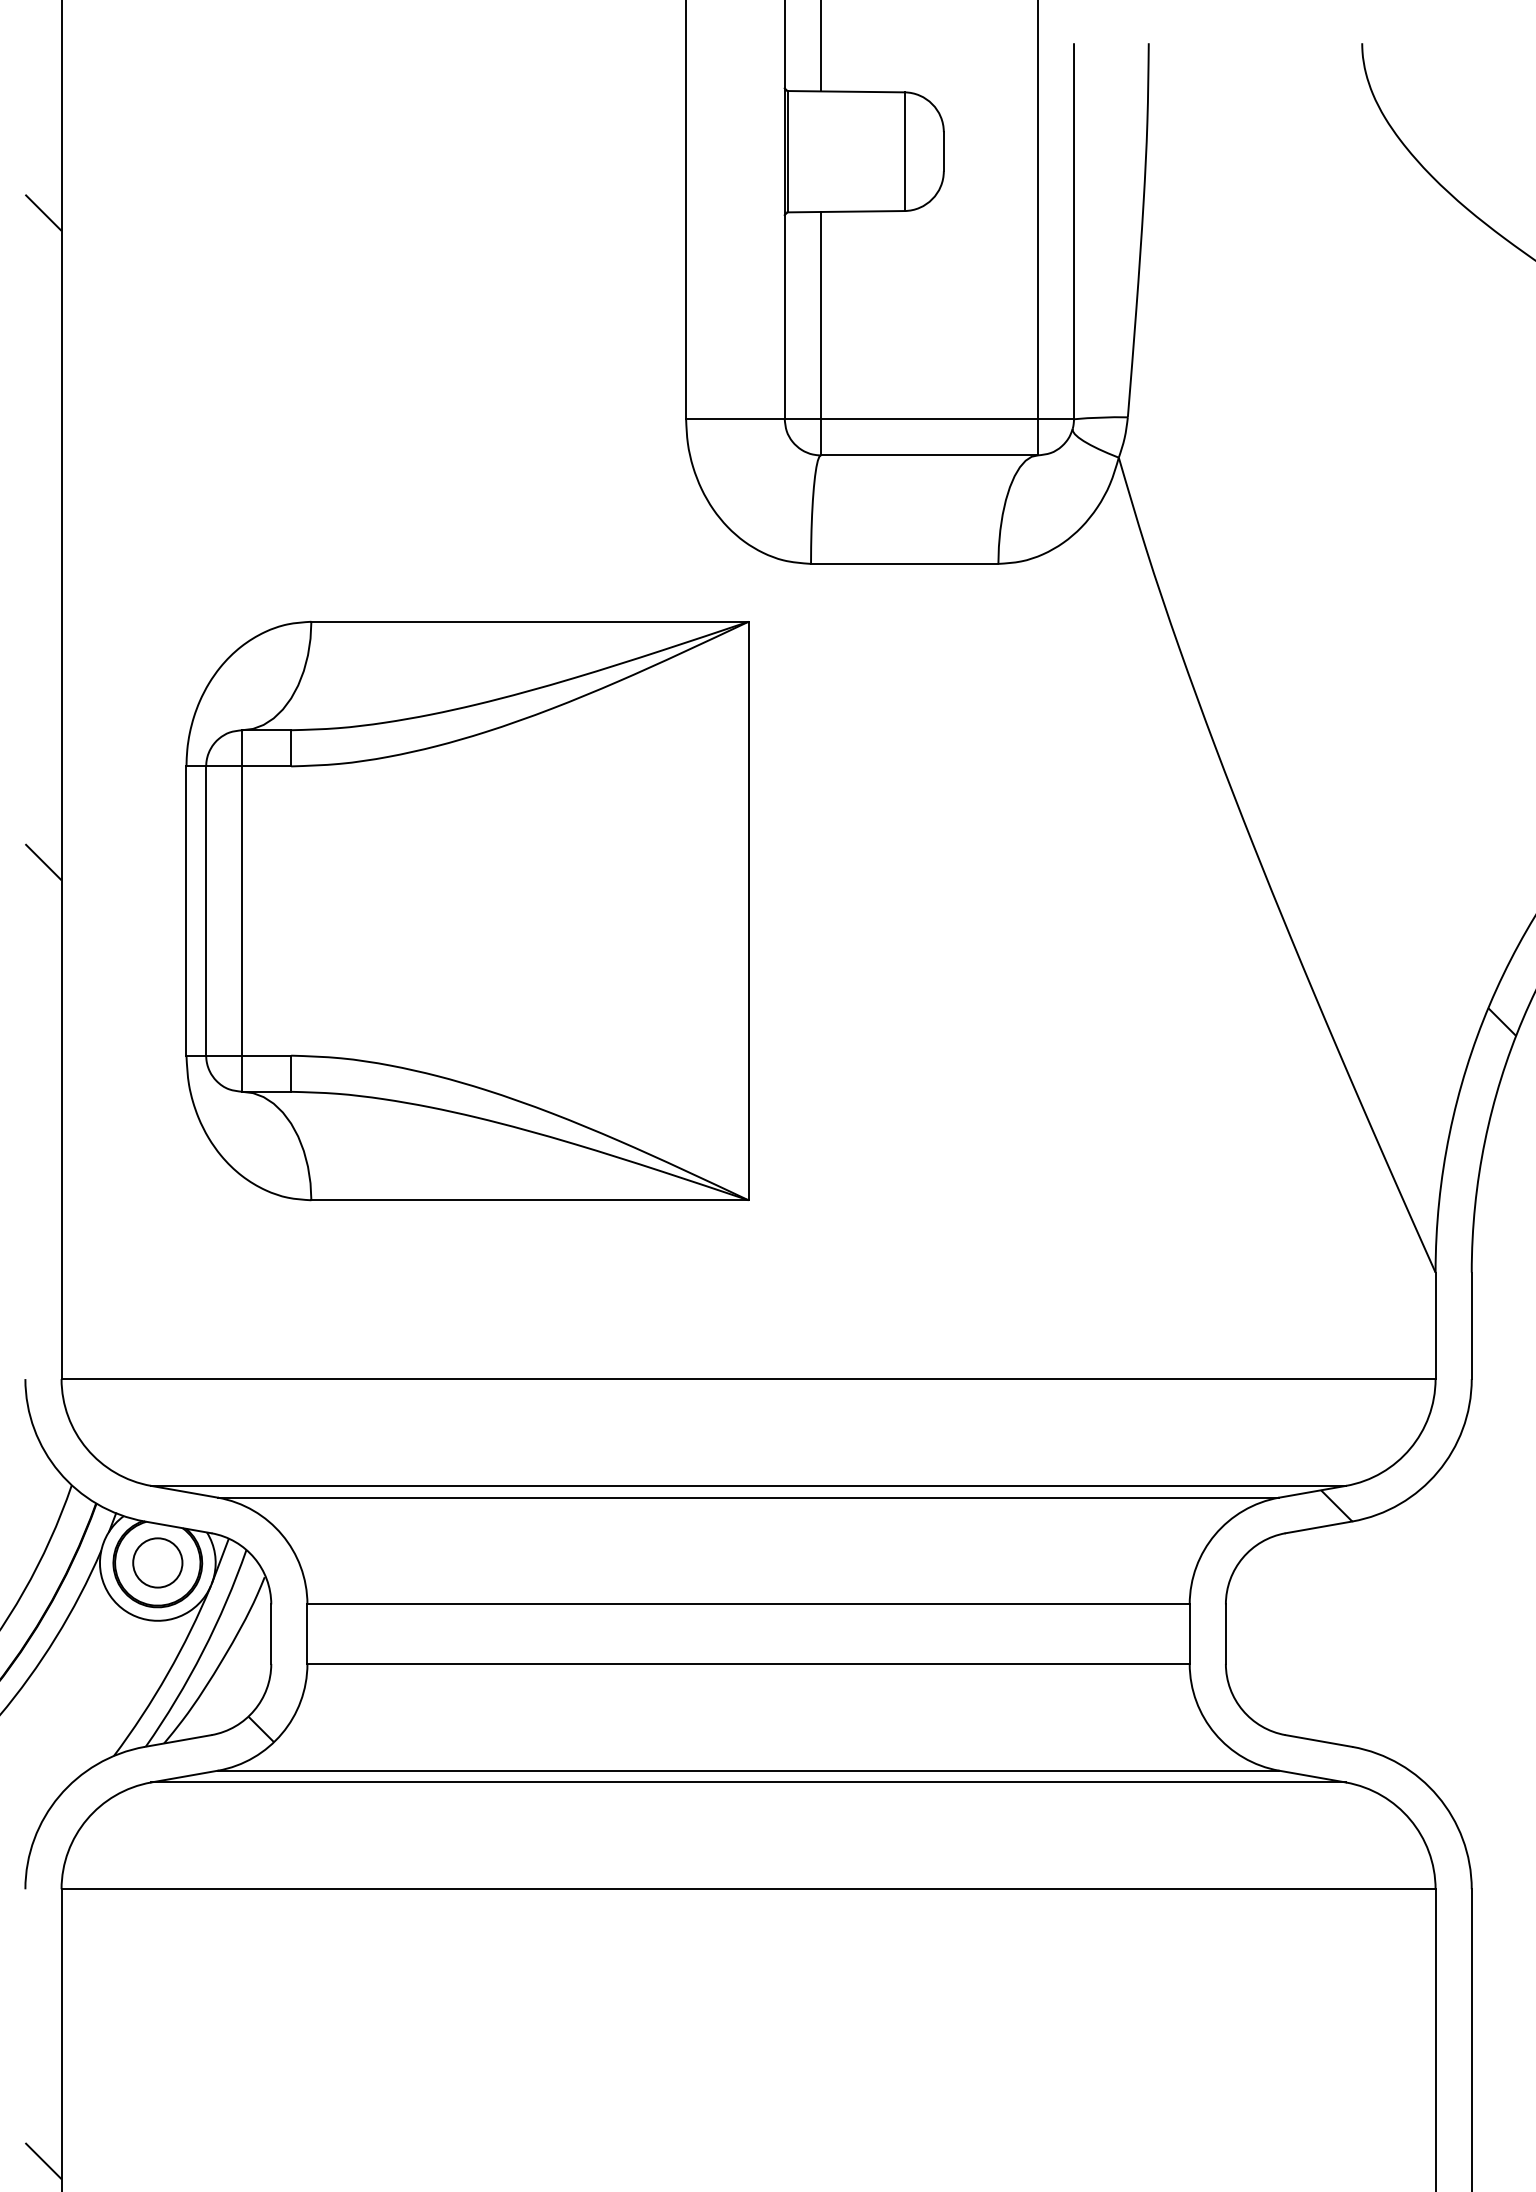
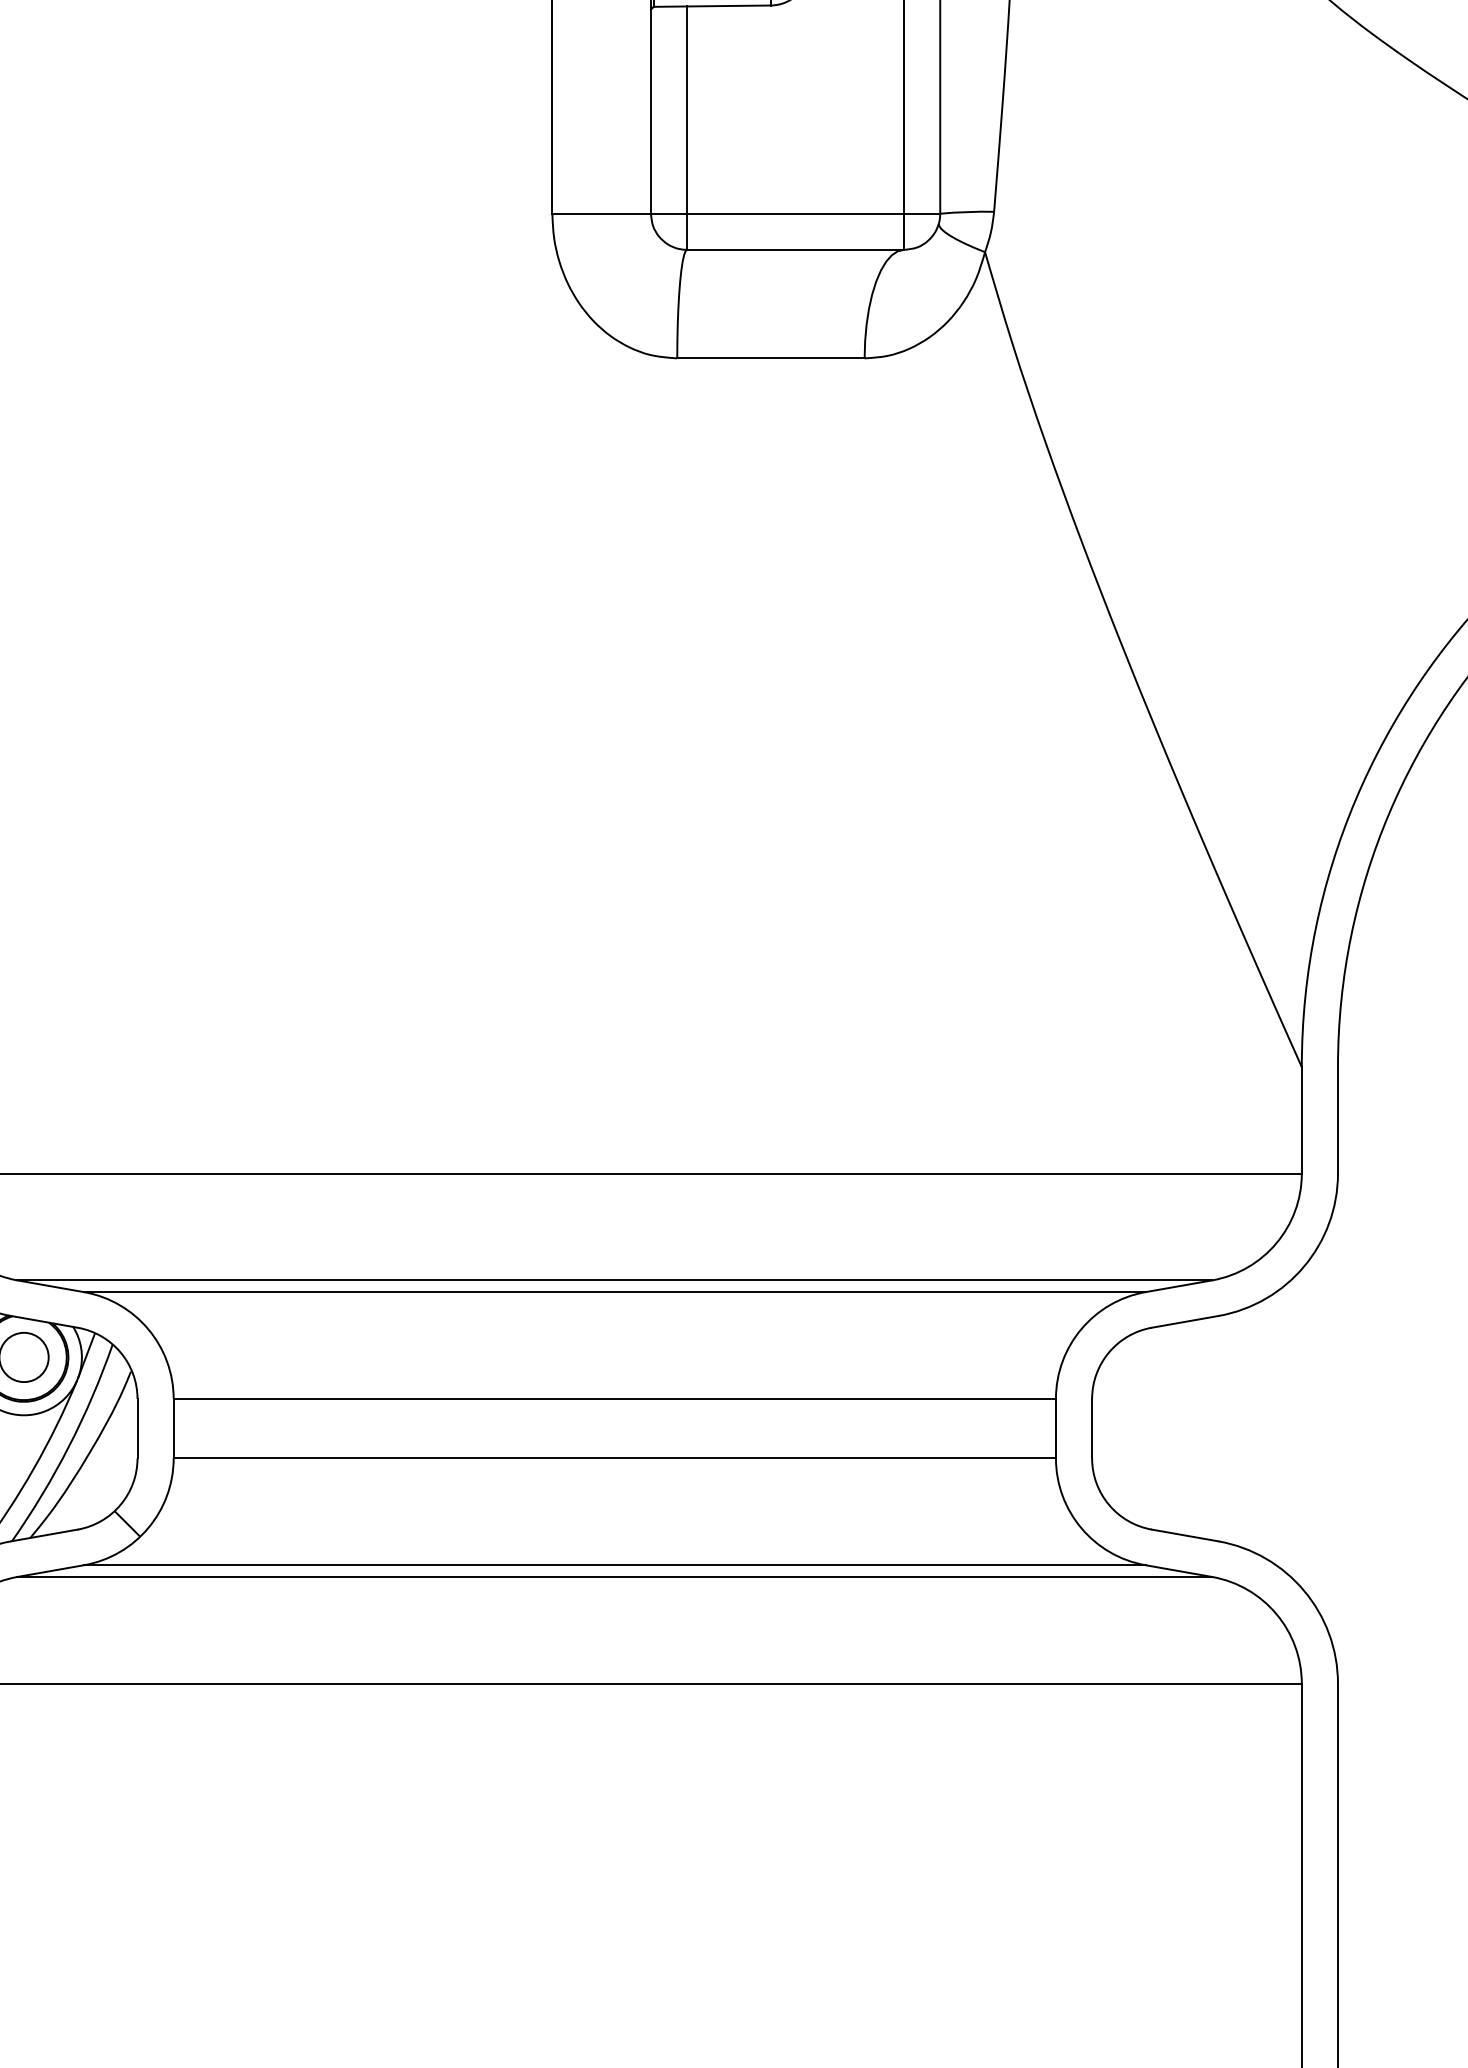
part: (467, 910) -> (333, 704), removed
hatch: (1418, 1264) -> (1284, 1058), removed

